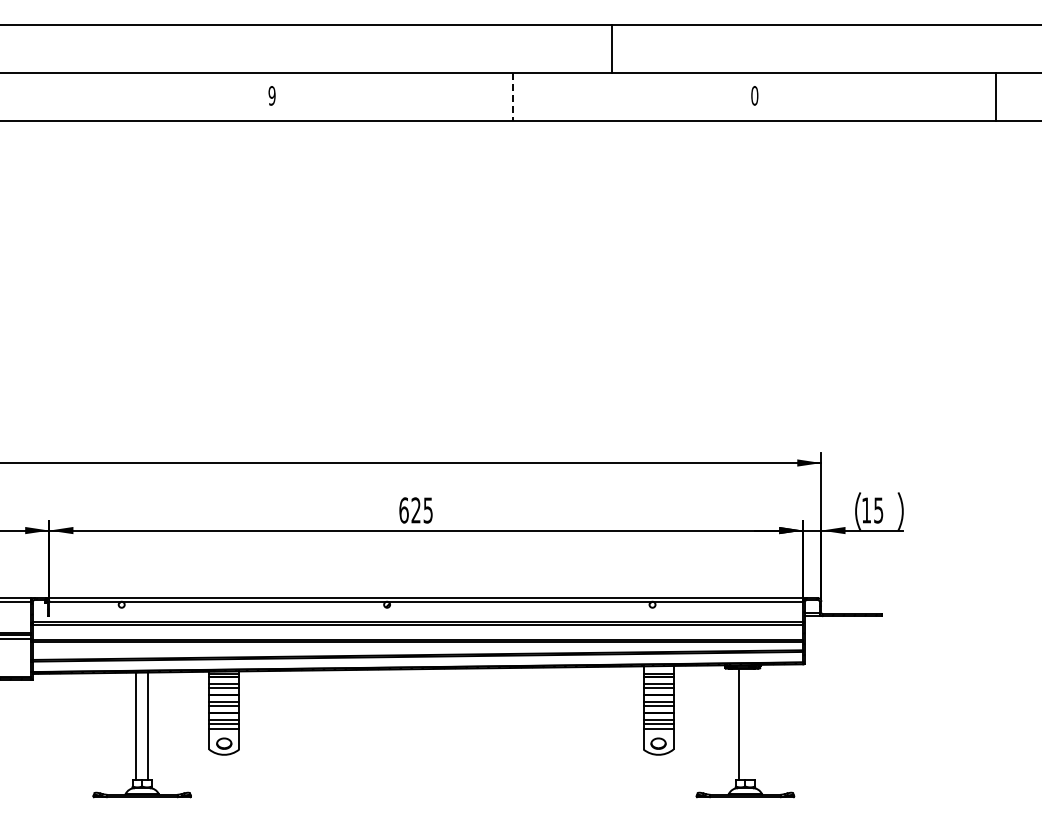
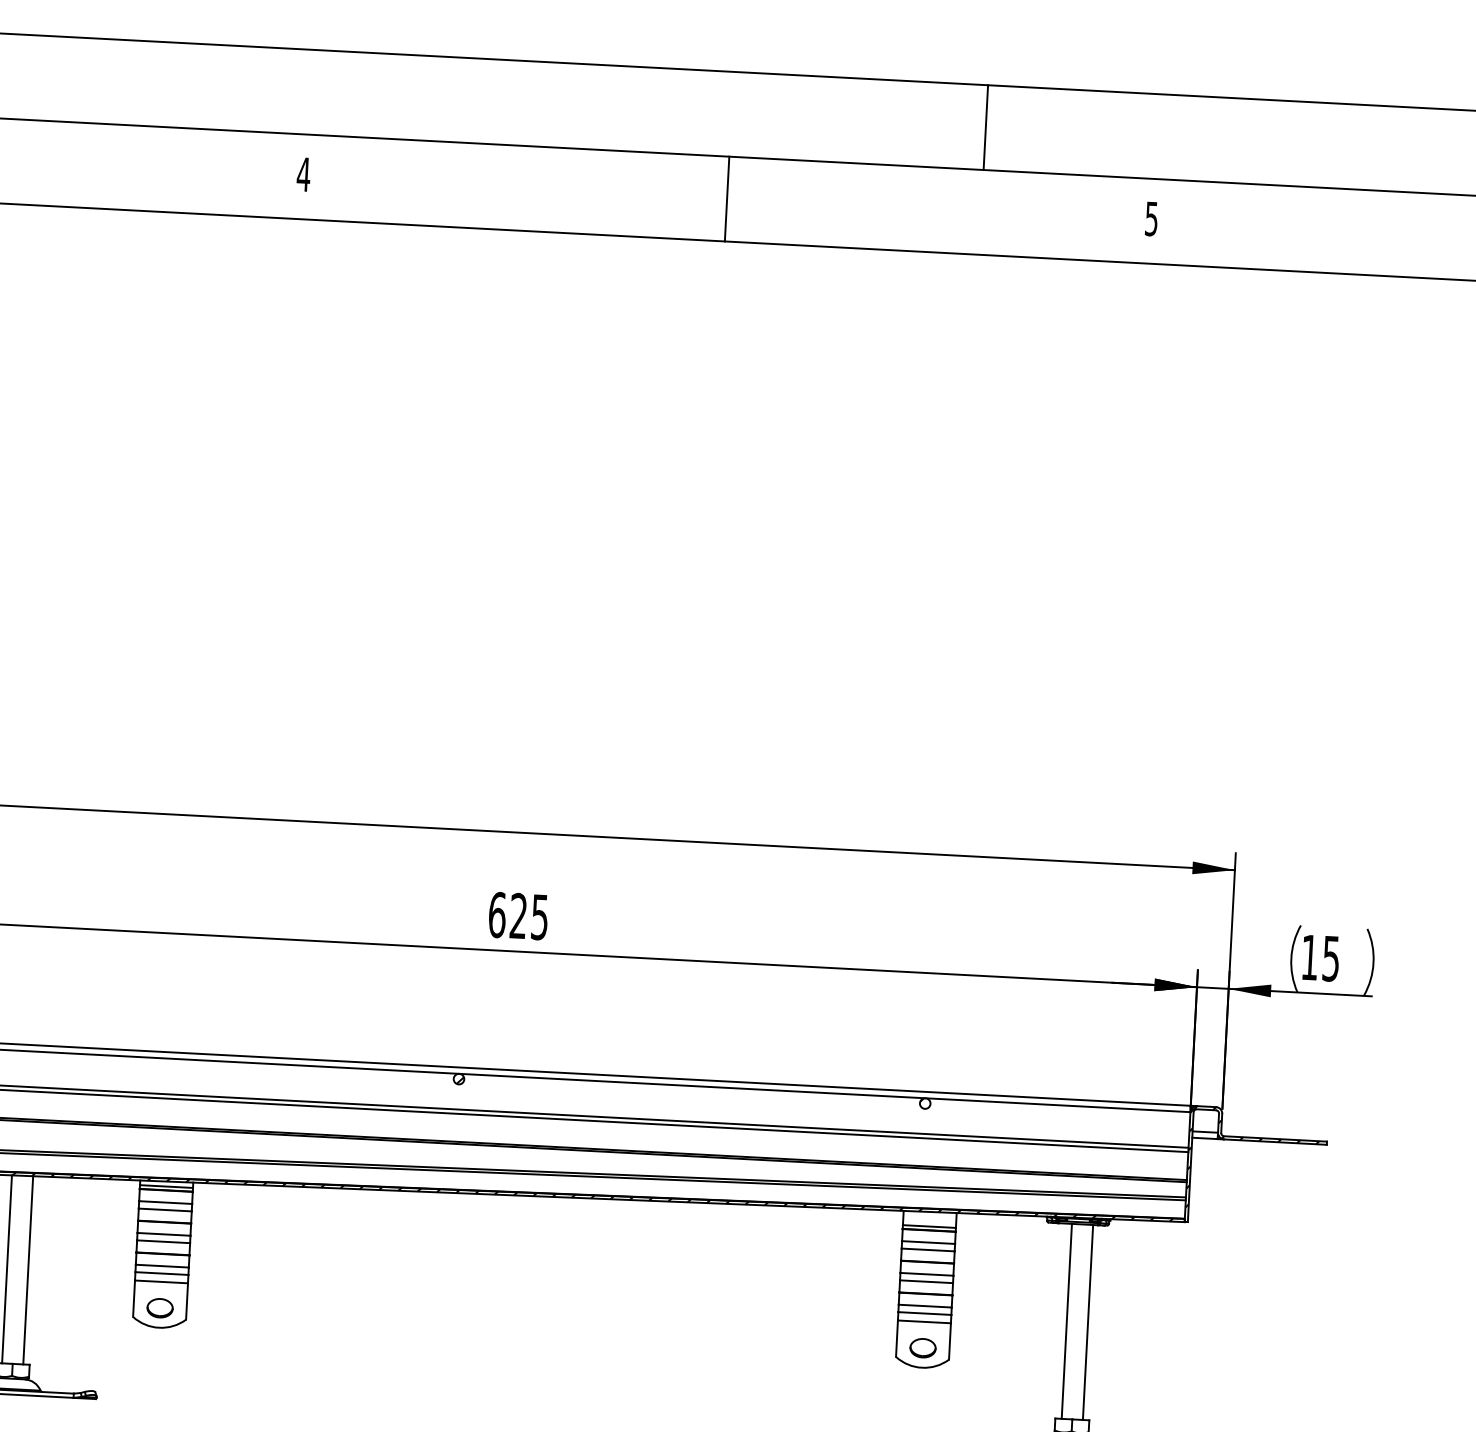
line: (611, 48) -> (985, 126), moved
text: (271, 95) -> (302, 173), 9 -> 4
text: (754, 95) -> (1151, 218), 0 -> 5
line: (513, 97) -> (727, 199), dashed -> solid
line: (751, 723) -> (1088, 1321), added

